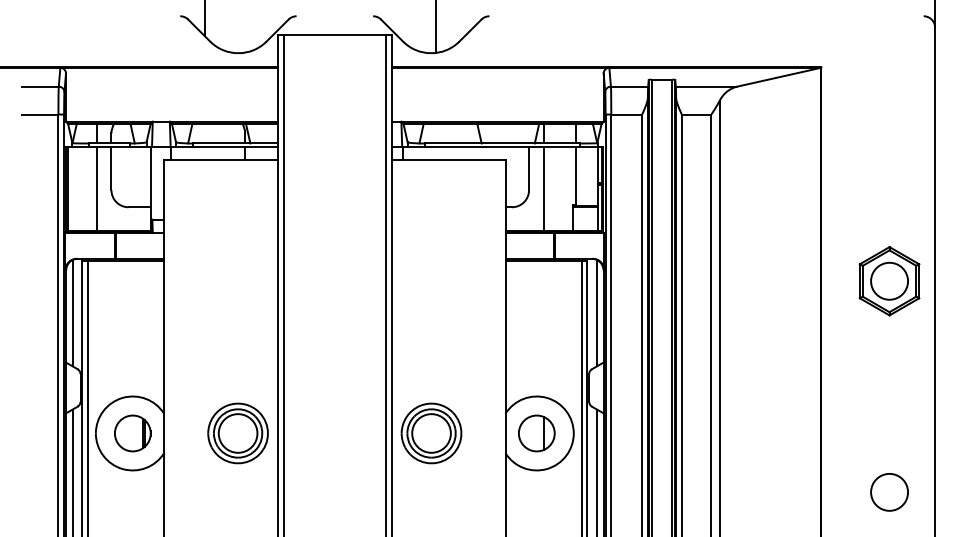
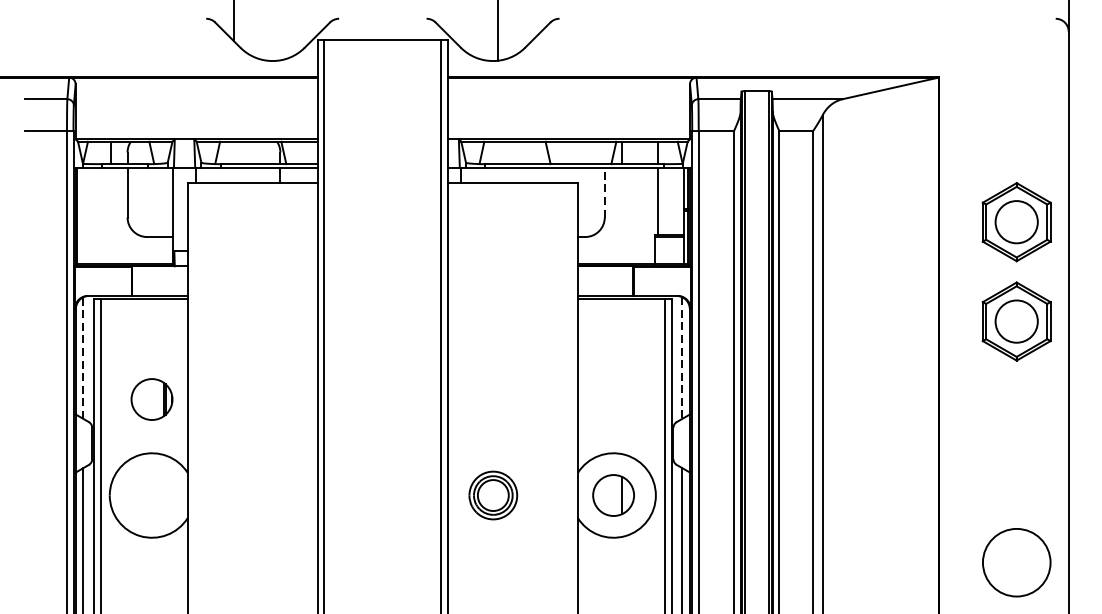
line: (529, 168) -> (605, 192), solid -> dashed
line: (96, 188) -> (110, 215), removed
line: (543, 188) -> (621, 215), removed
part: (889, 194) -> (1016, 222), added
line: (72, 312) -> (83, 357), solid -> dashed
line: (597, 313) -> (682, 358), solid -> dashed
part: (132, 433) -> (151, 399), moved
part: (237, 433) -> (271, 495), removed
part: (431, 433) -> (493, 495), size x0.7
circle: (889, 492) -> (1016, 562), size x1.6

